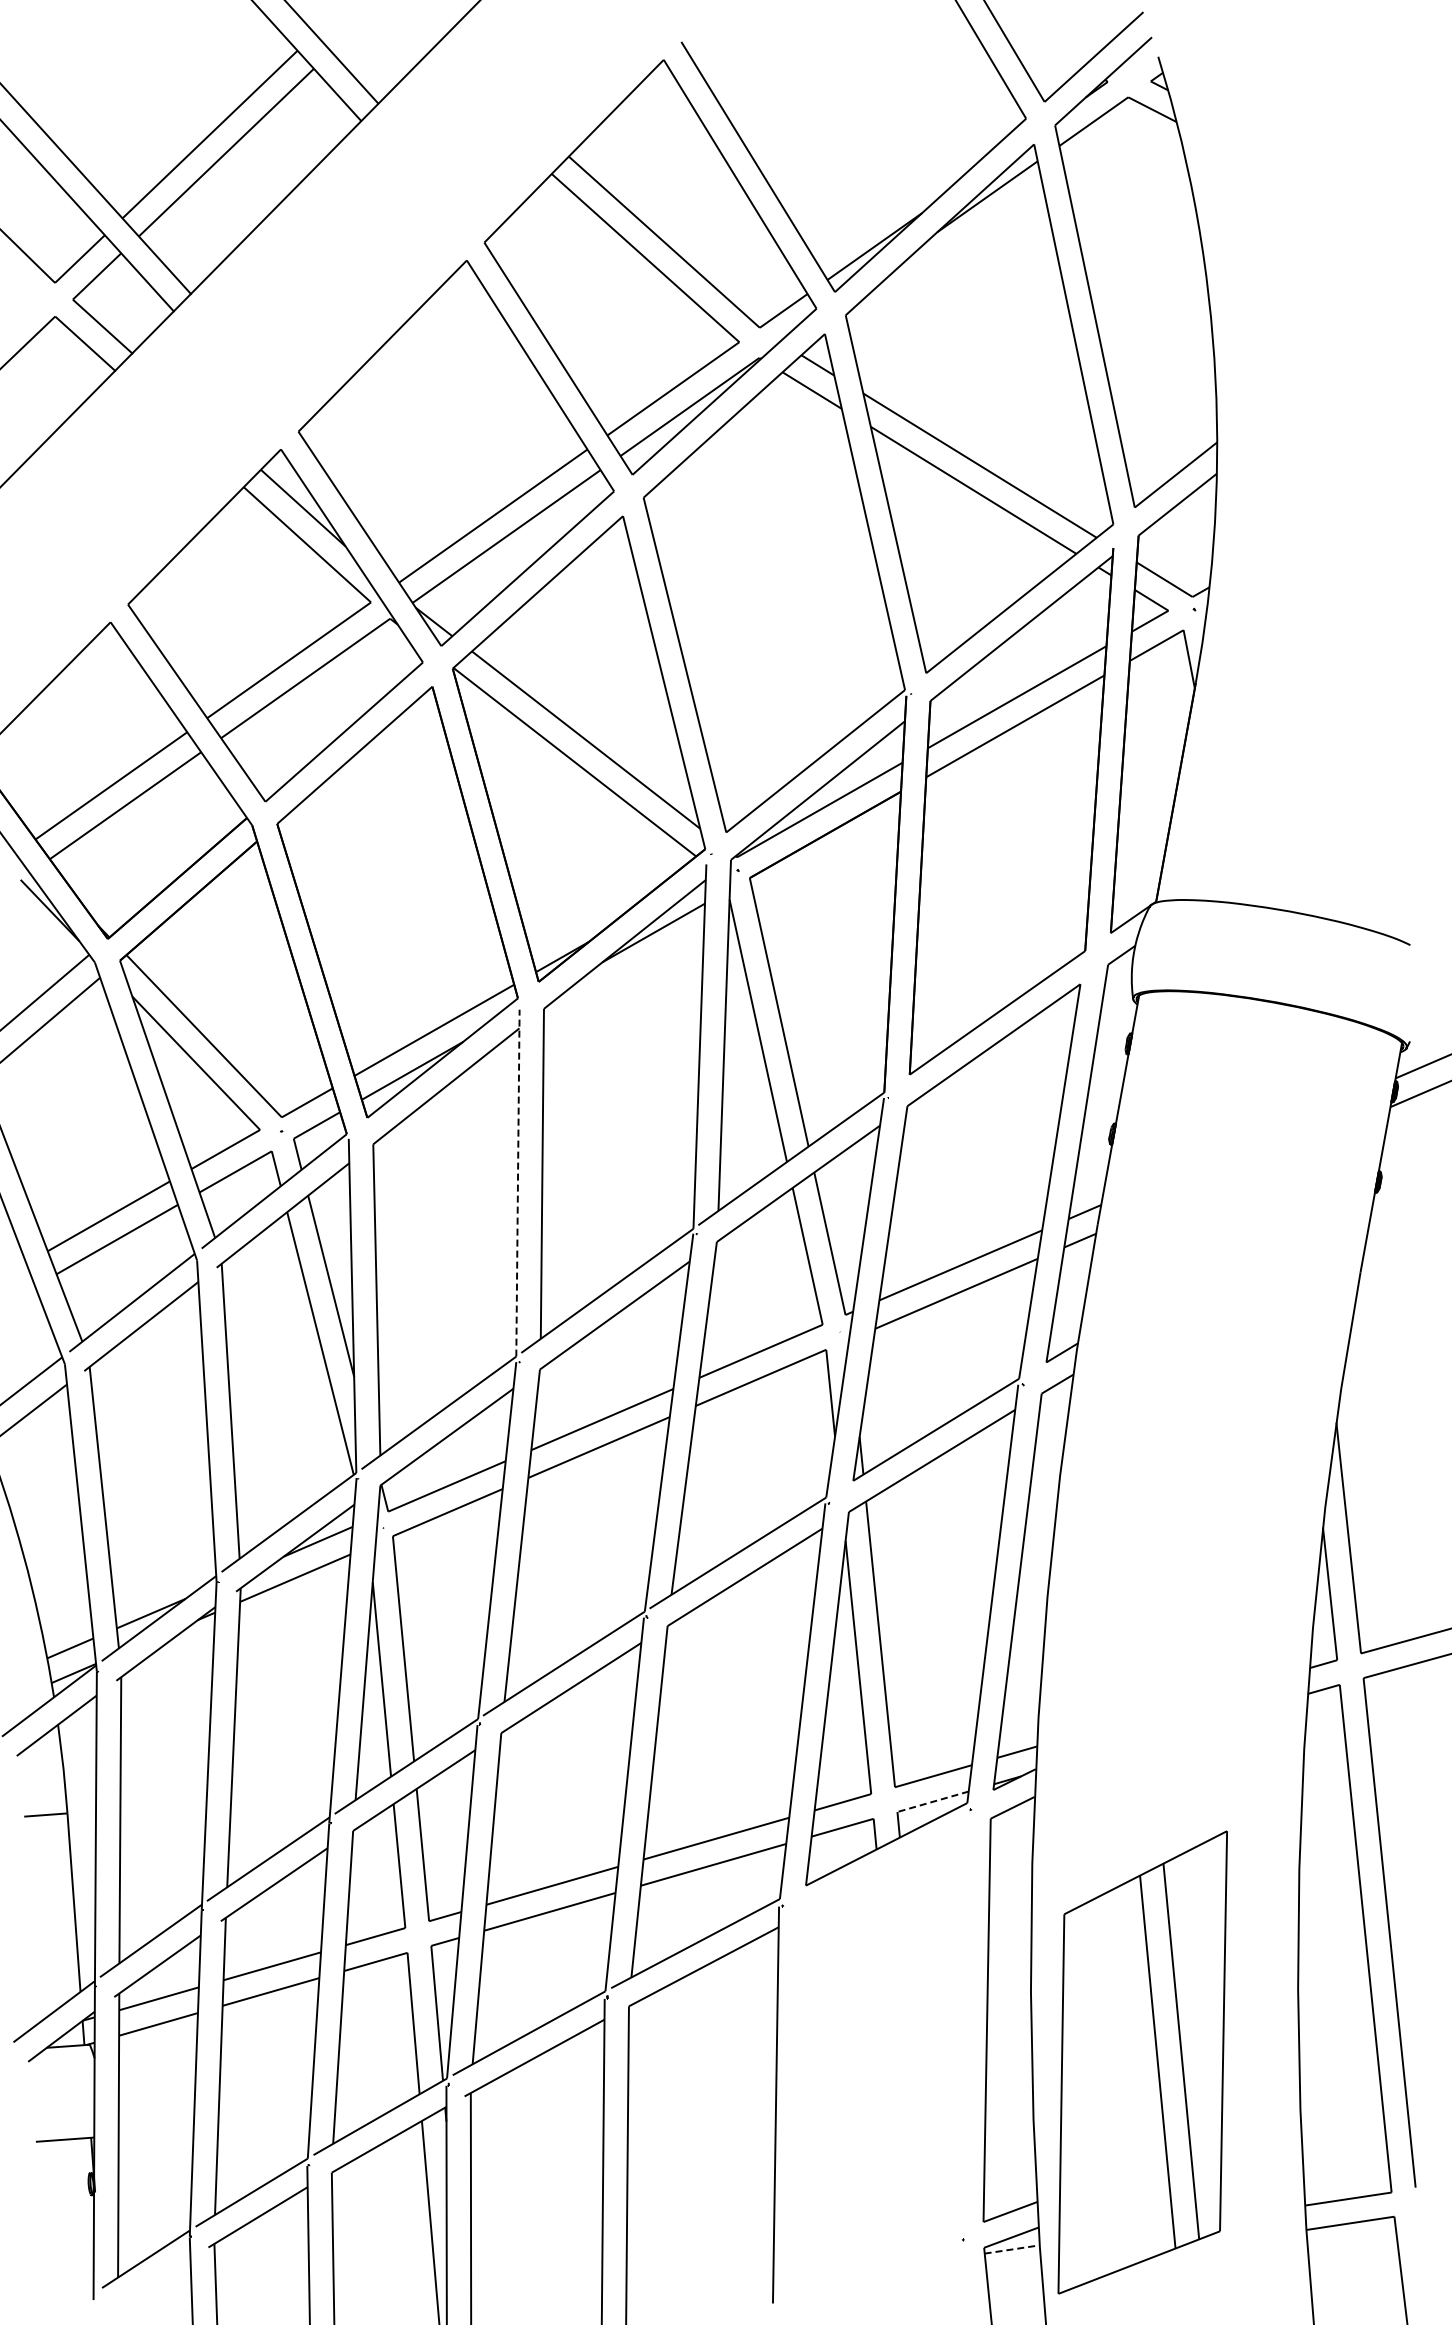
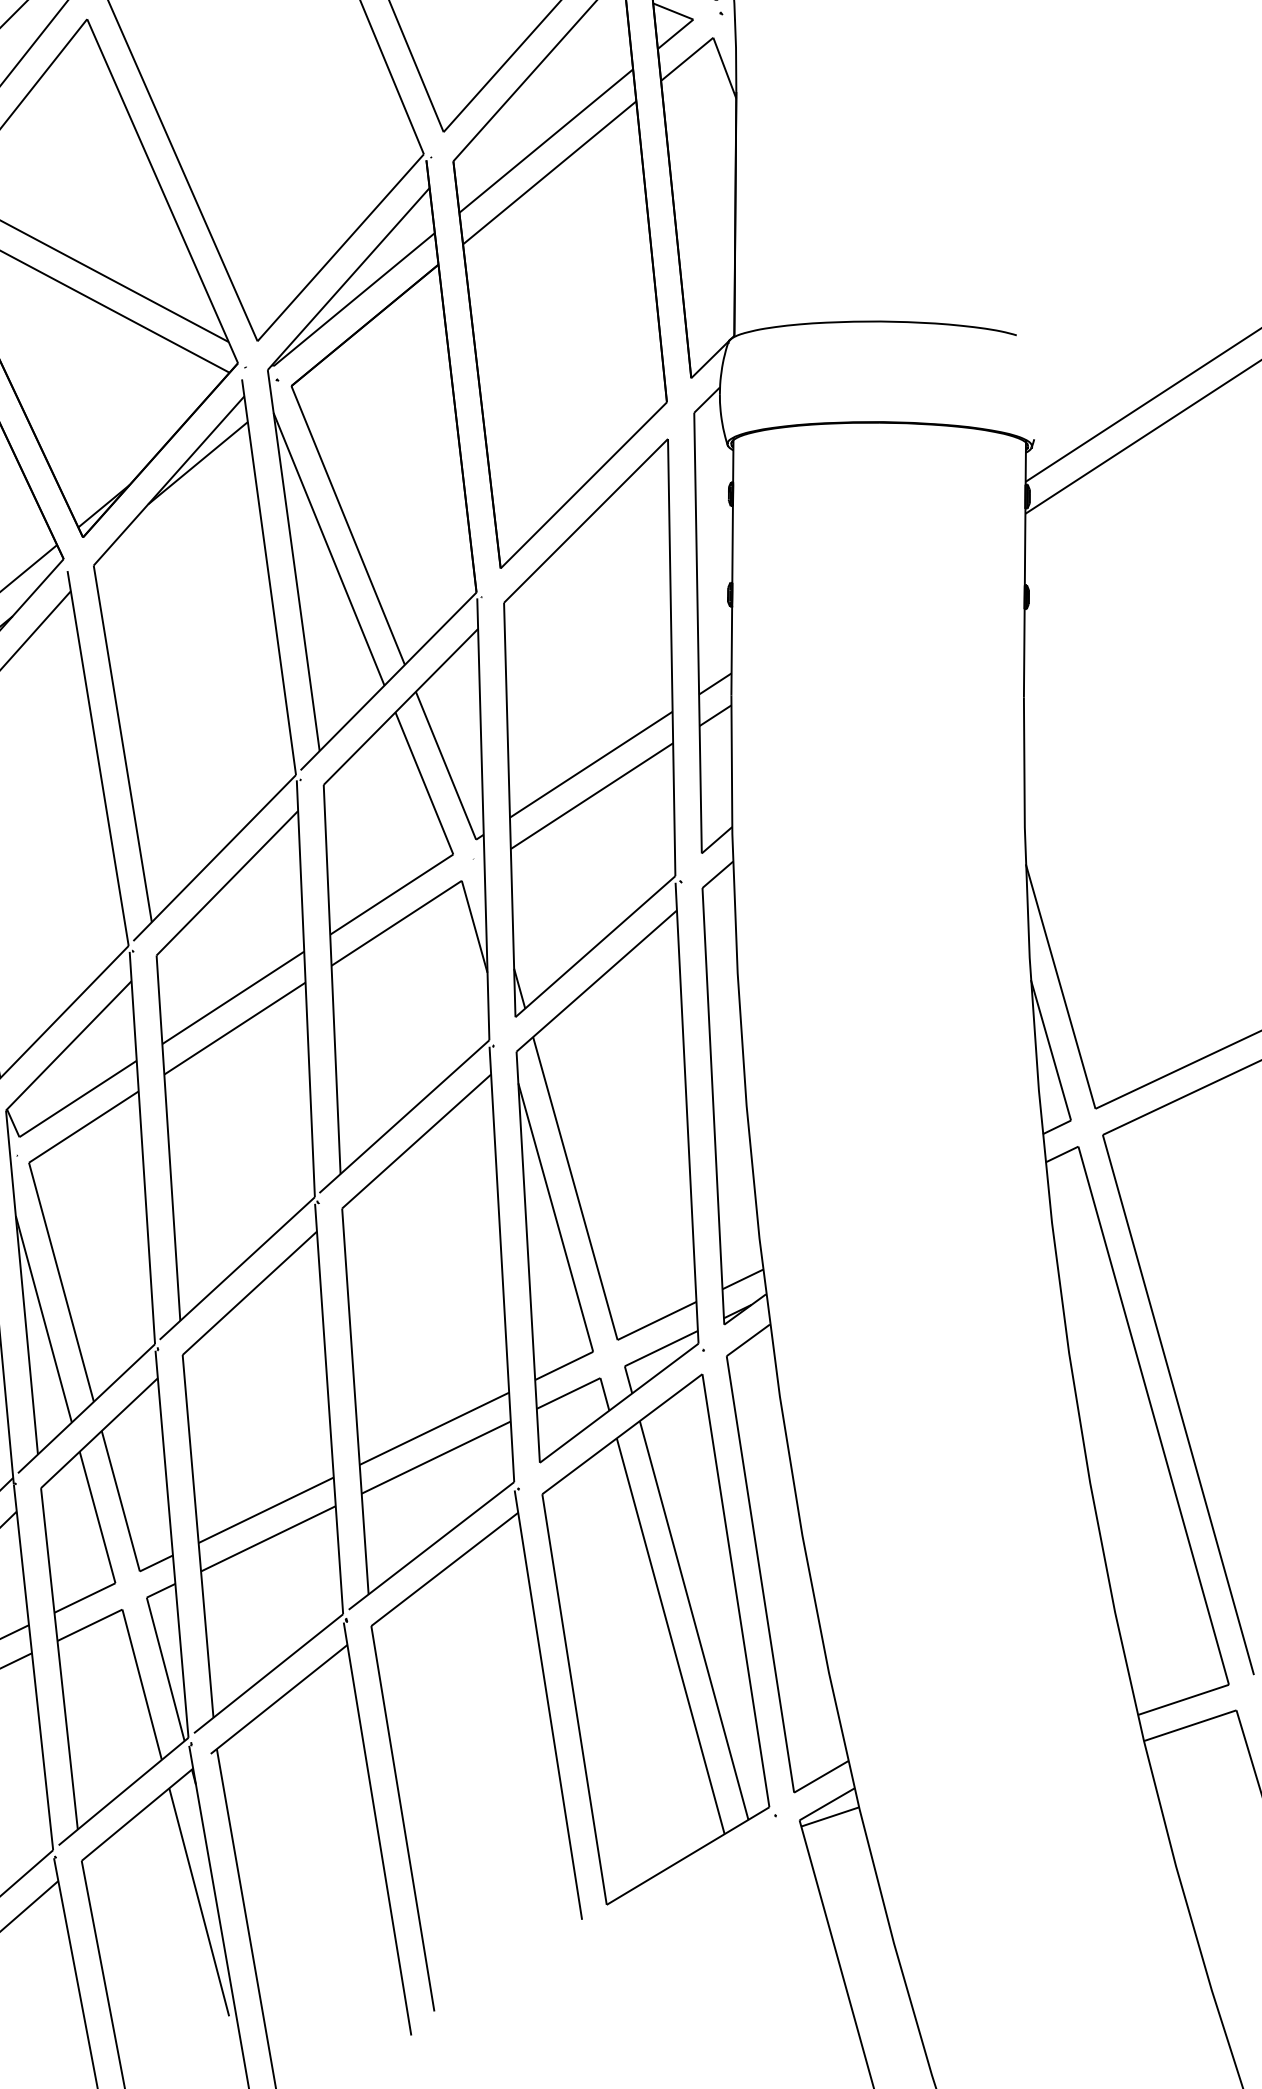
line: (517, 1182) -> (97, 757), dashed -> solid
line: (932, 1801) -> (660, 1348), dashed -> solid
part: (1142, 2062) -> (654, 1639), moved
line: (1012, 2249) -> (830, 1816), dashed -> solid

